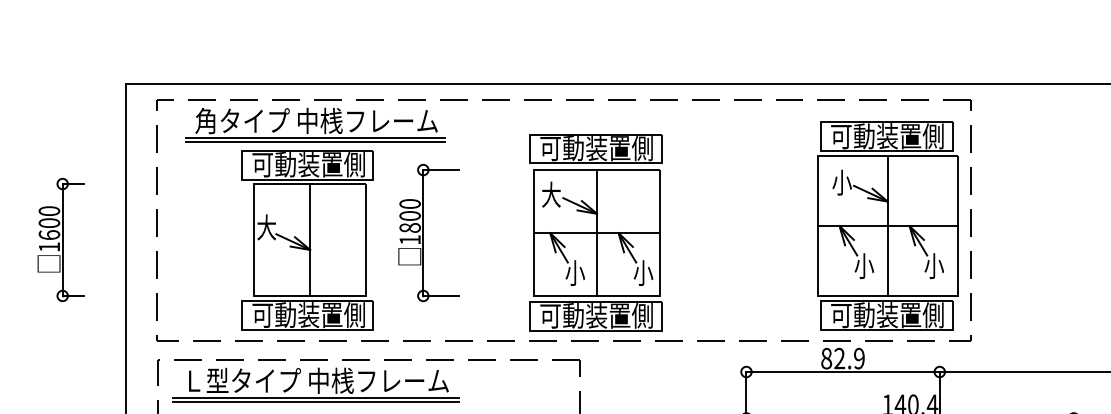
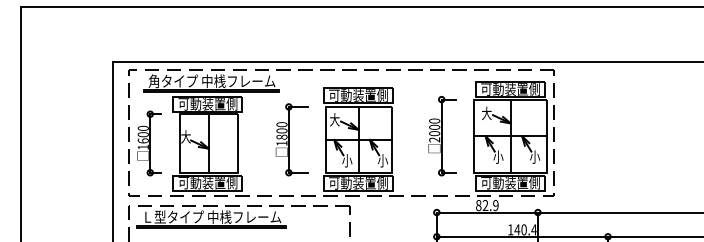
text: (841, 182) -> (486, 113), 小 -> 大
part: (757, 226) -> (442, 136), added
part: (428, 232) -> (291, 139), moved
part: (61, 240) -> (149, 143), moved

